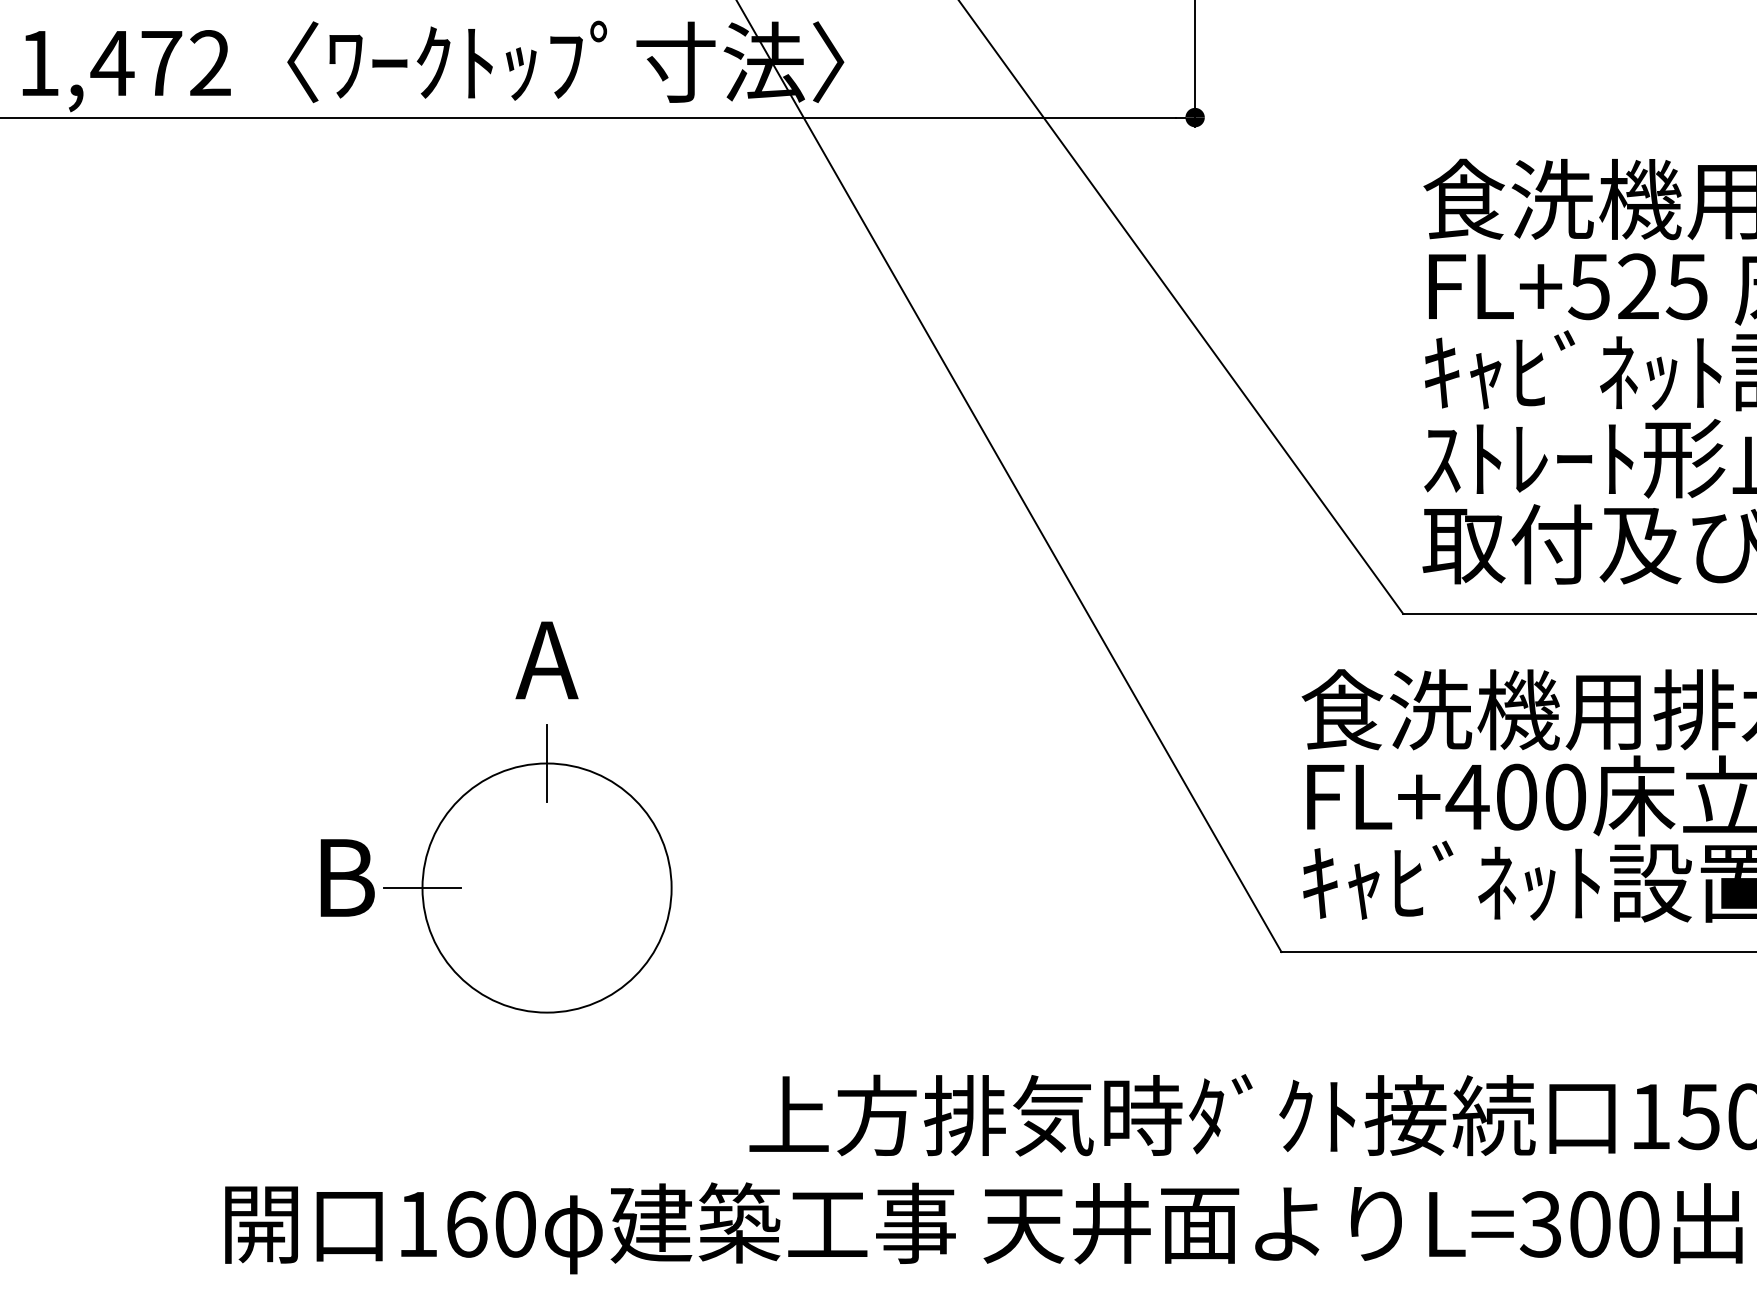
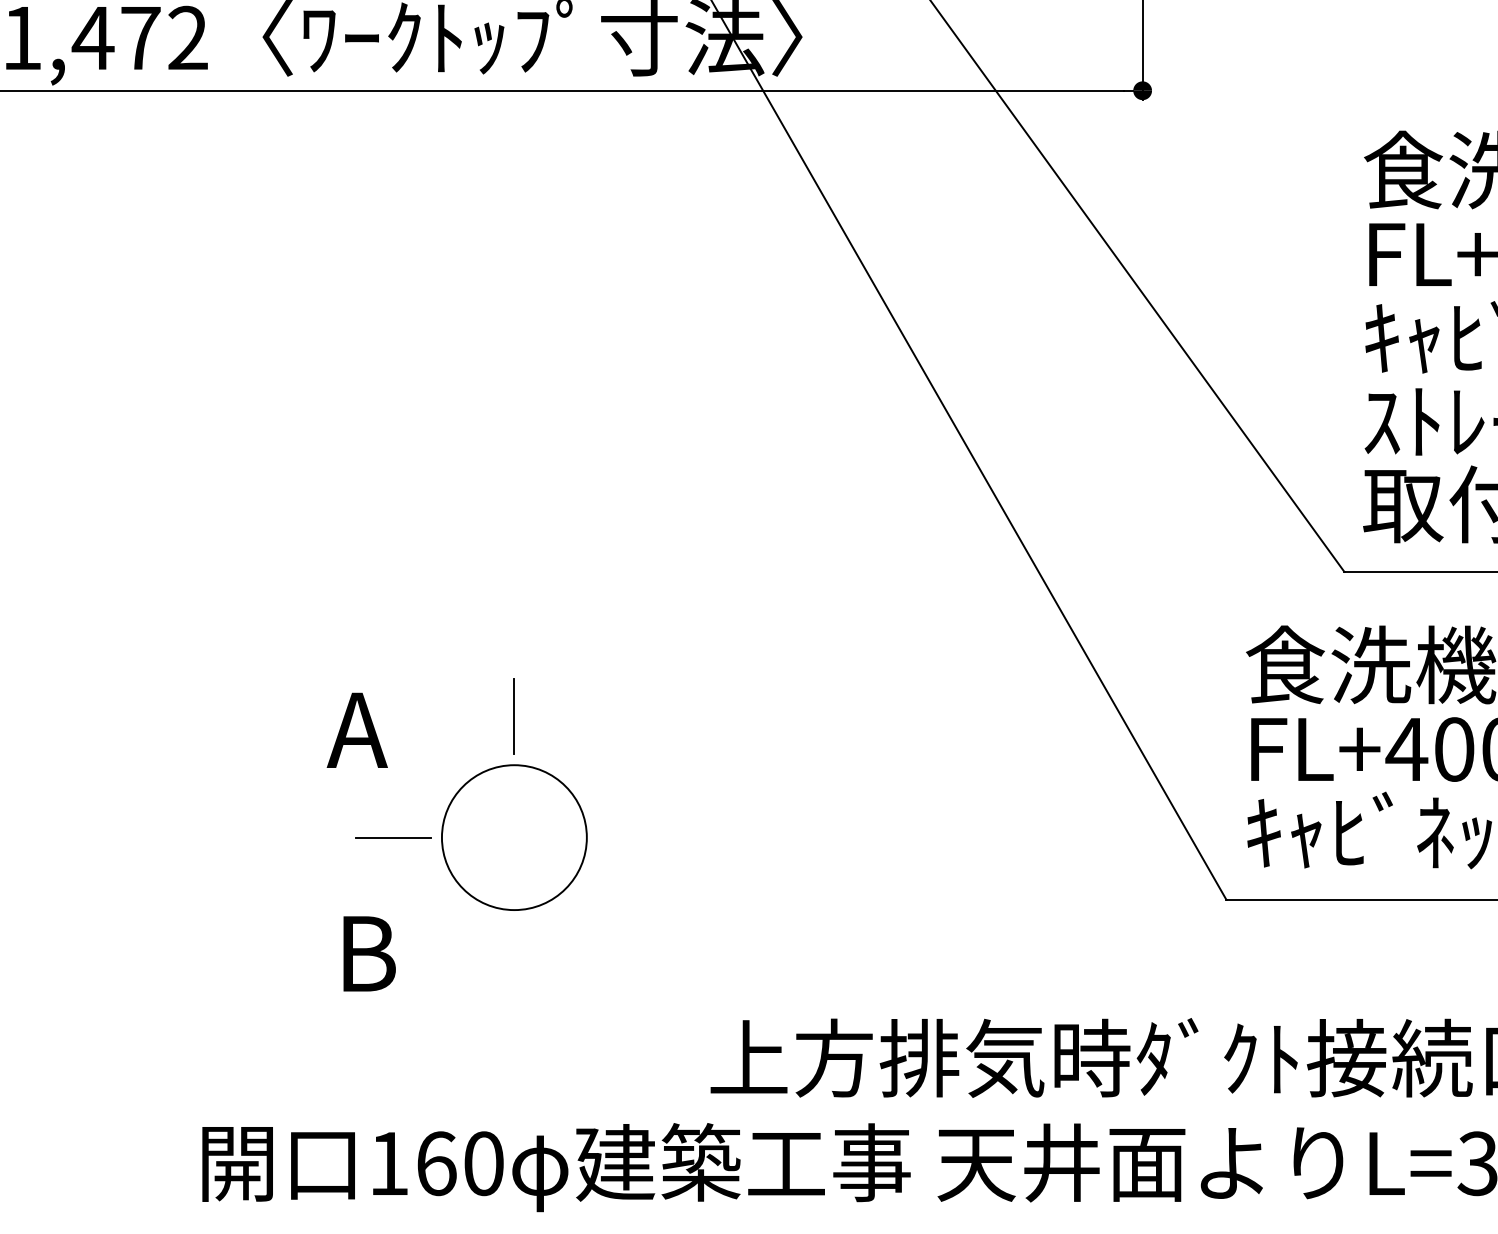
text: (546, 660) -> (356, 730), moved
text: (347, 877) -> (369, 953), moved
circle: (546, 887) -> (513, 837), size x0.6

